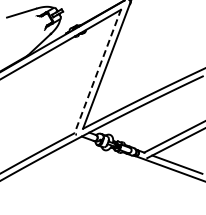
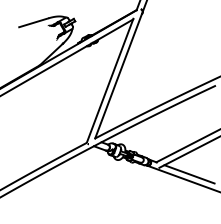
line: (98, 70) -> (110, 80), dashed -> solid

